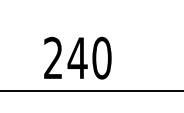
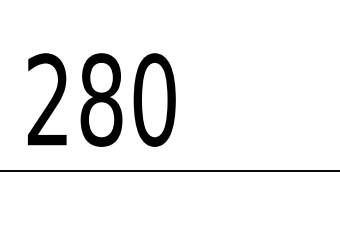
text: (77, 57) -> (100, 98), 240 -> 280

